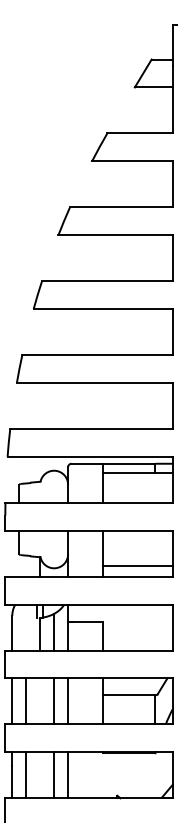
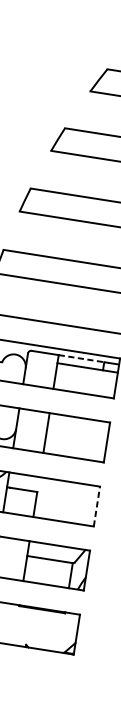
line: (129, 463) -> (81, 358), solid -> dashed
line: (137, 565) -> (74, 447), removed
line: (172, 627) -> (96, 506), solid -> dashed

